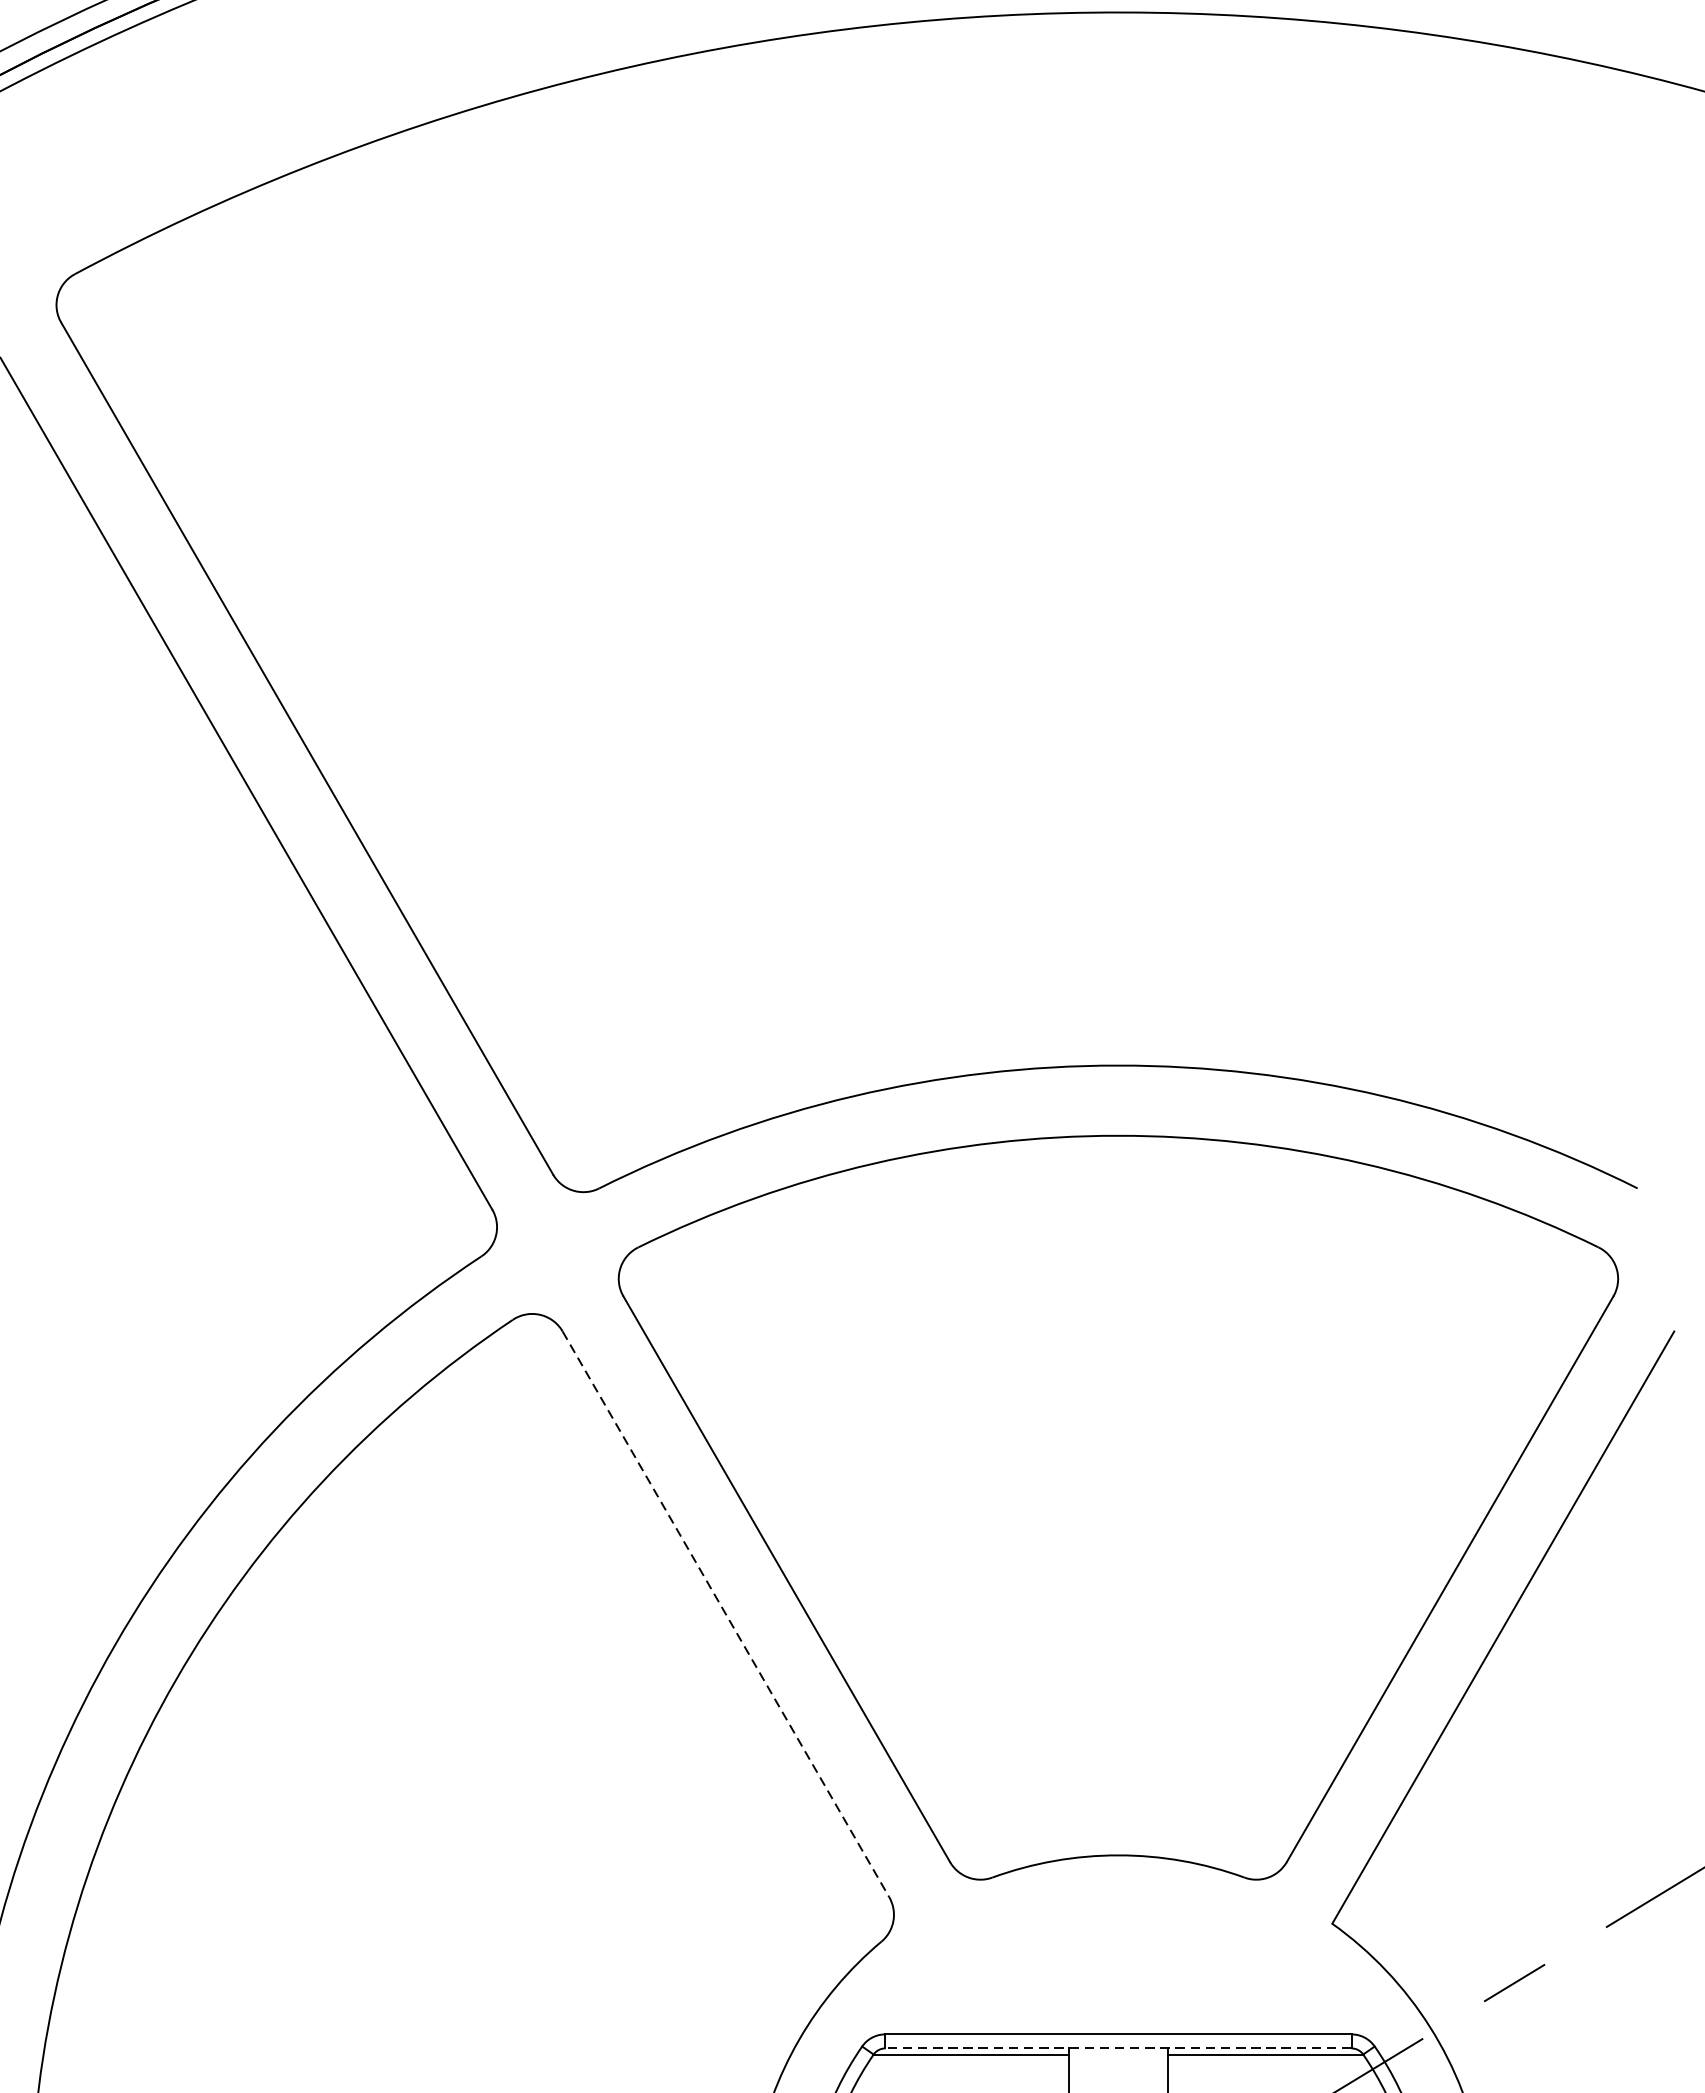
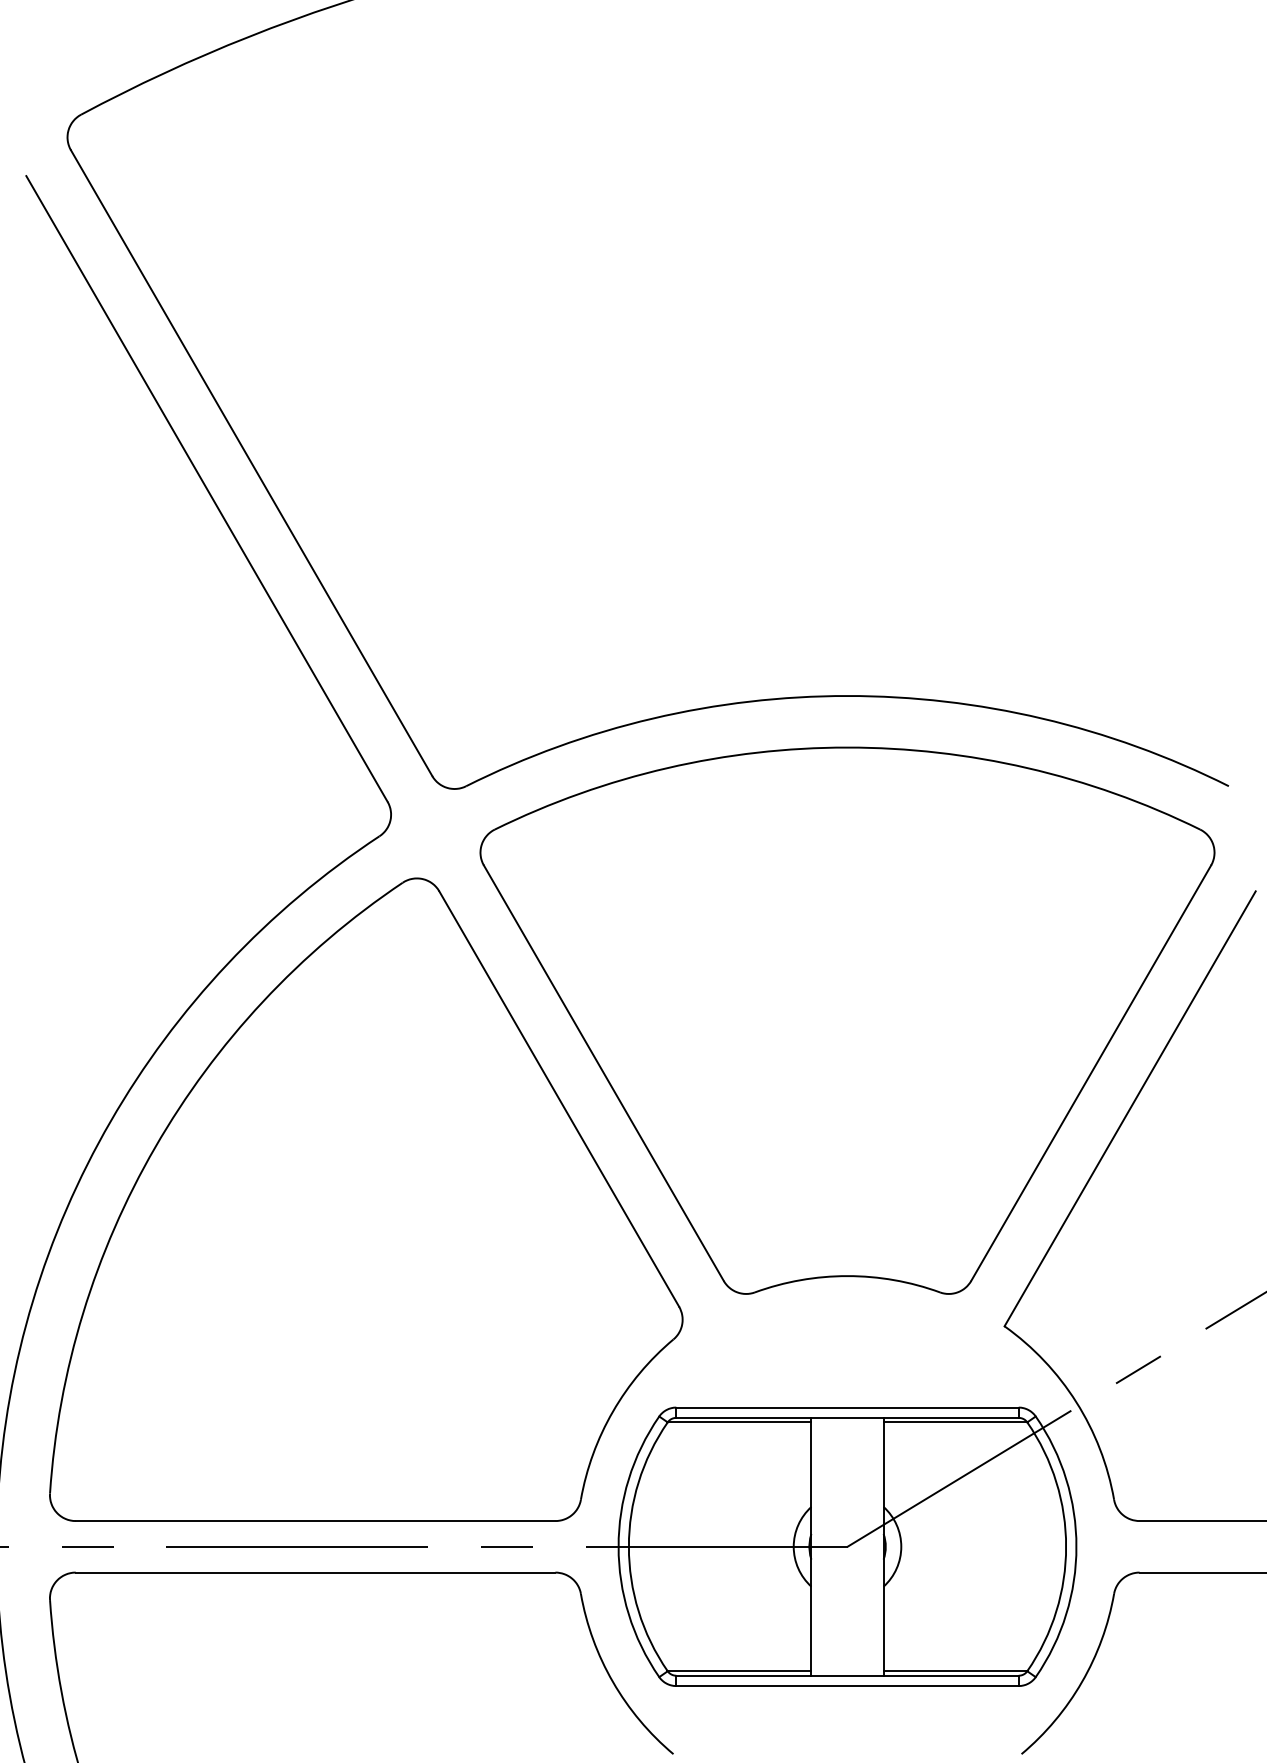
line: (726, 1614) -> (559, 1099), dashed -> solid
line: (1118, 2047) -> (847, 1417), dashed -> solid

